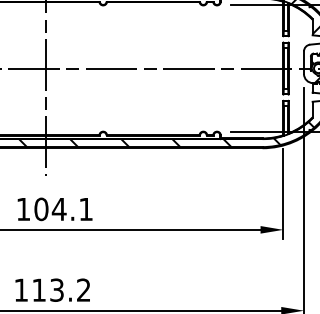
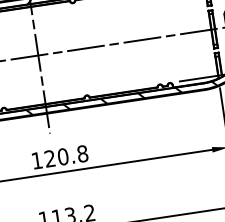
text: (63, 209) -> (66, 156), 104.1 -> 120.8

